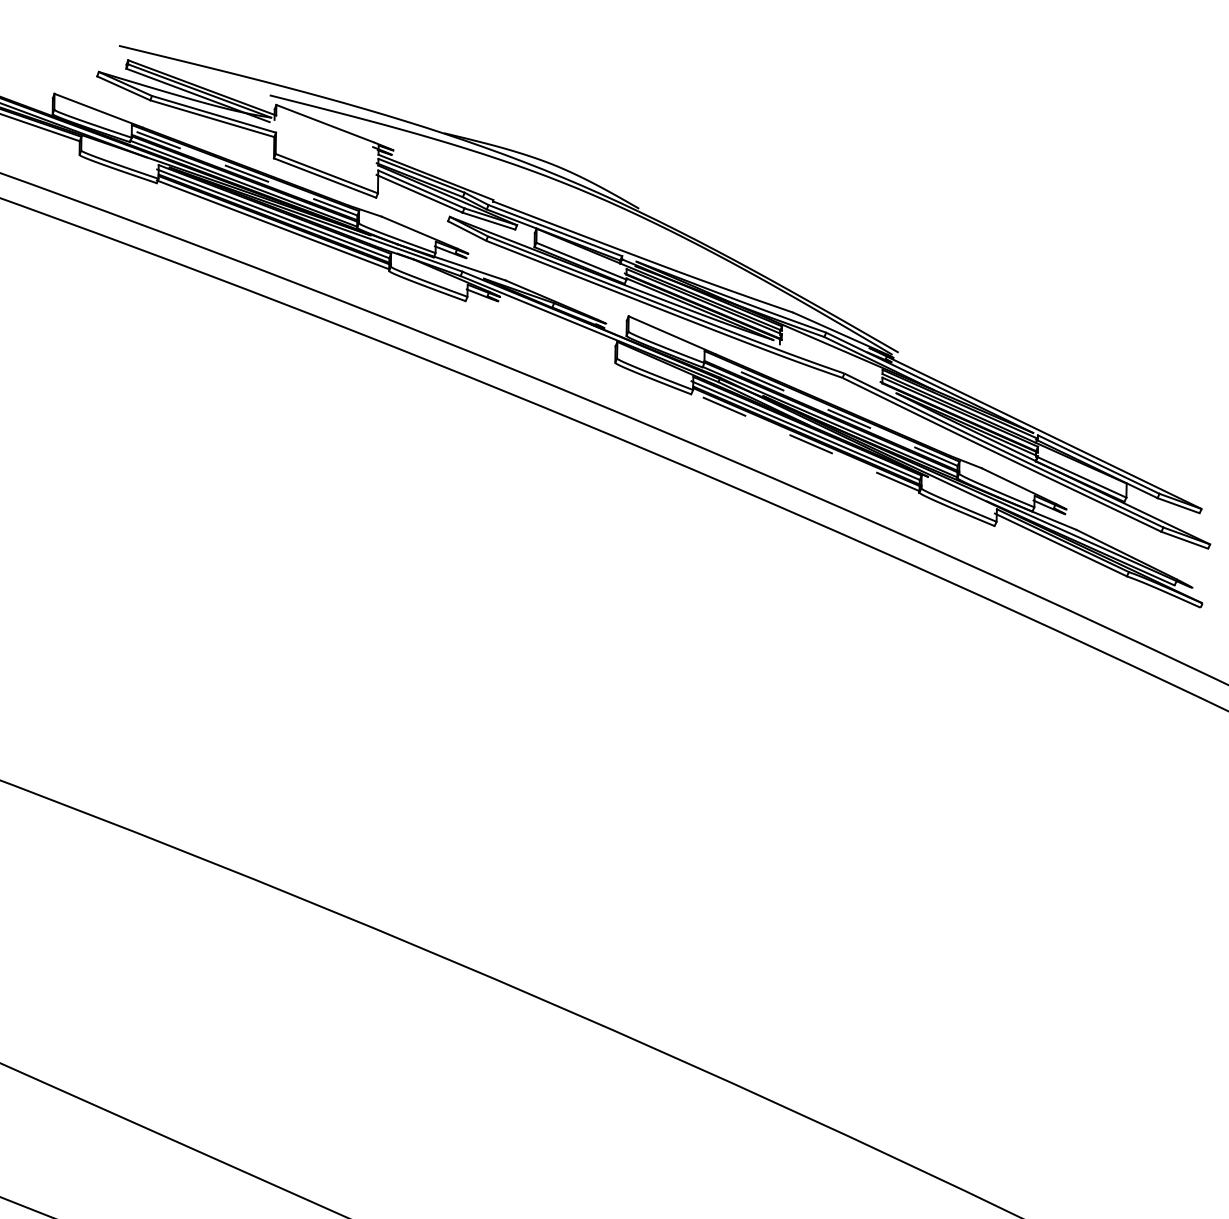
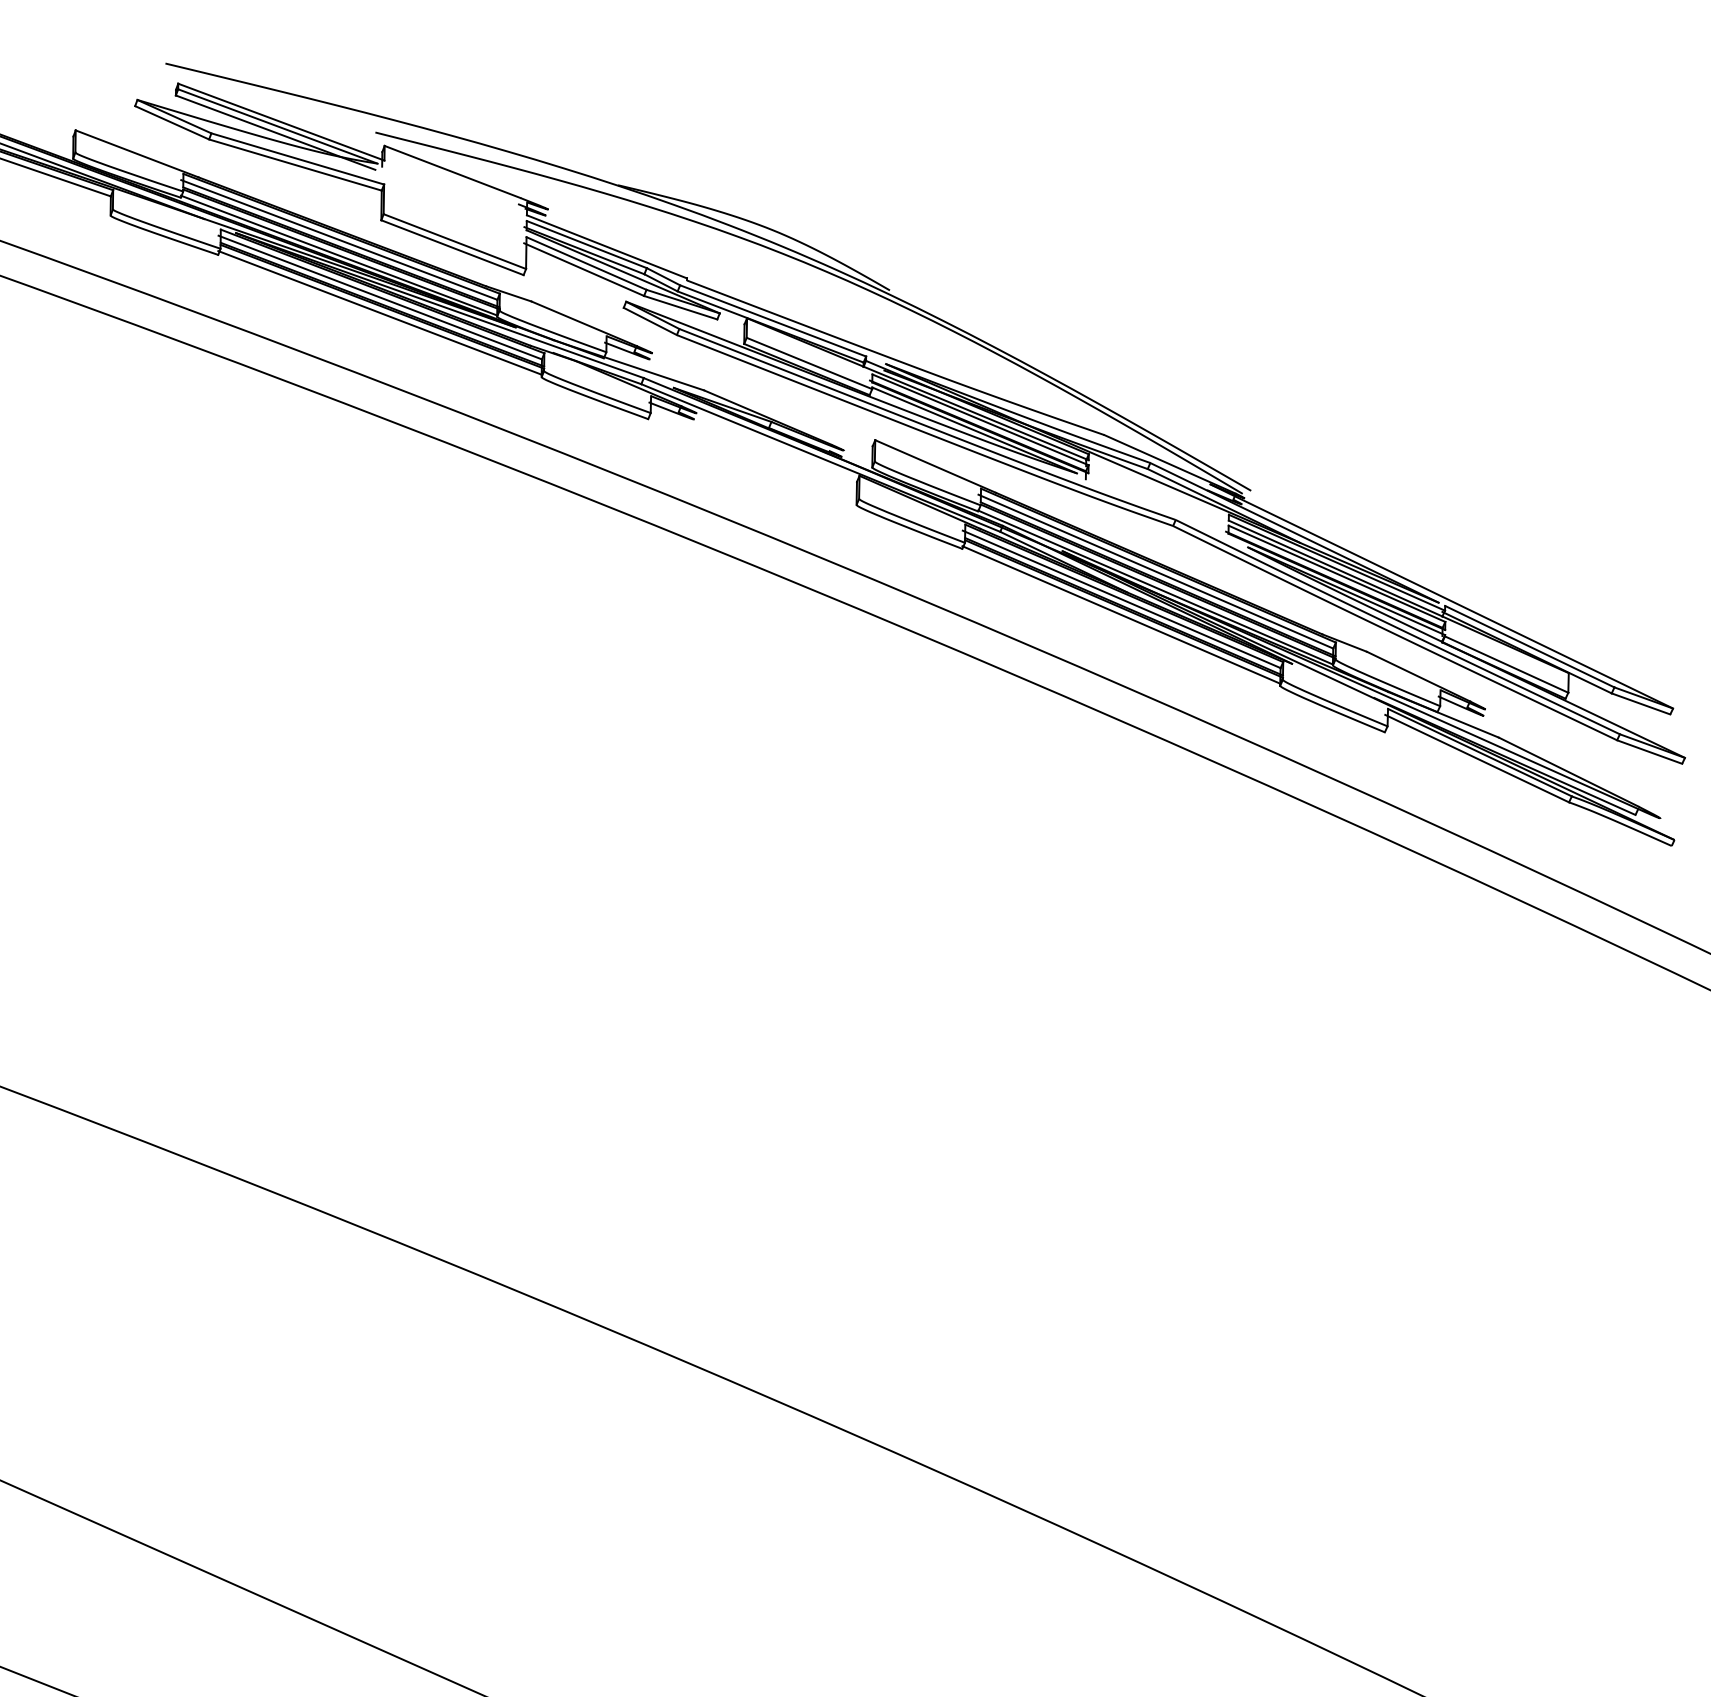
line: (243, 172) -> (338, 239), dashed -> solid
line: (829, 410) -> (1155, 571), dashed -> solid
line: (804, 441) -> (1120, 614), dashed -> solid

